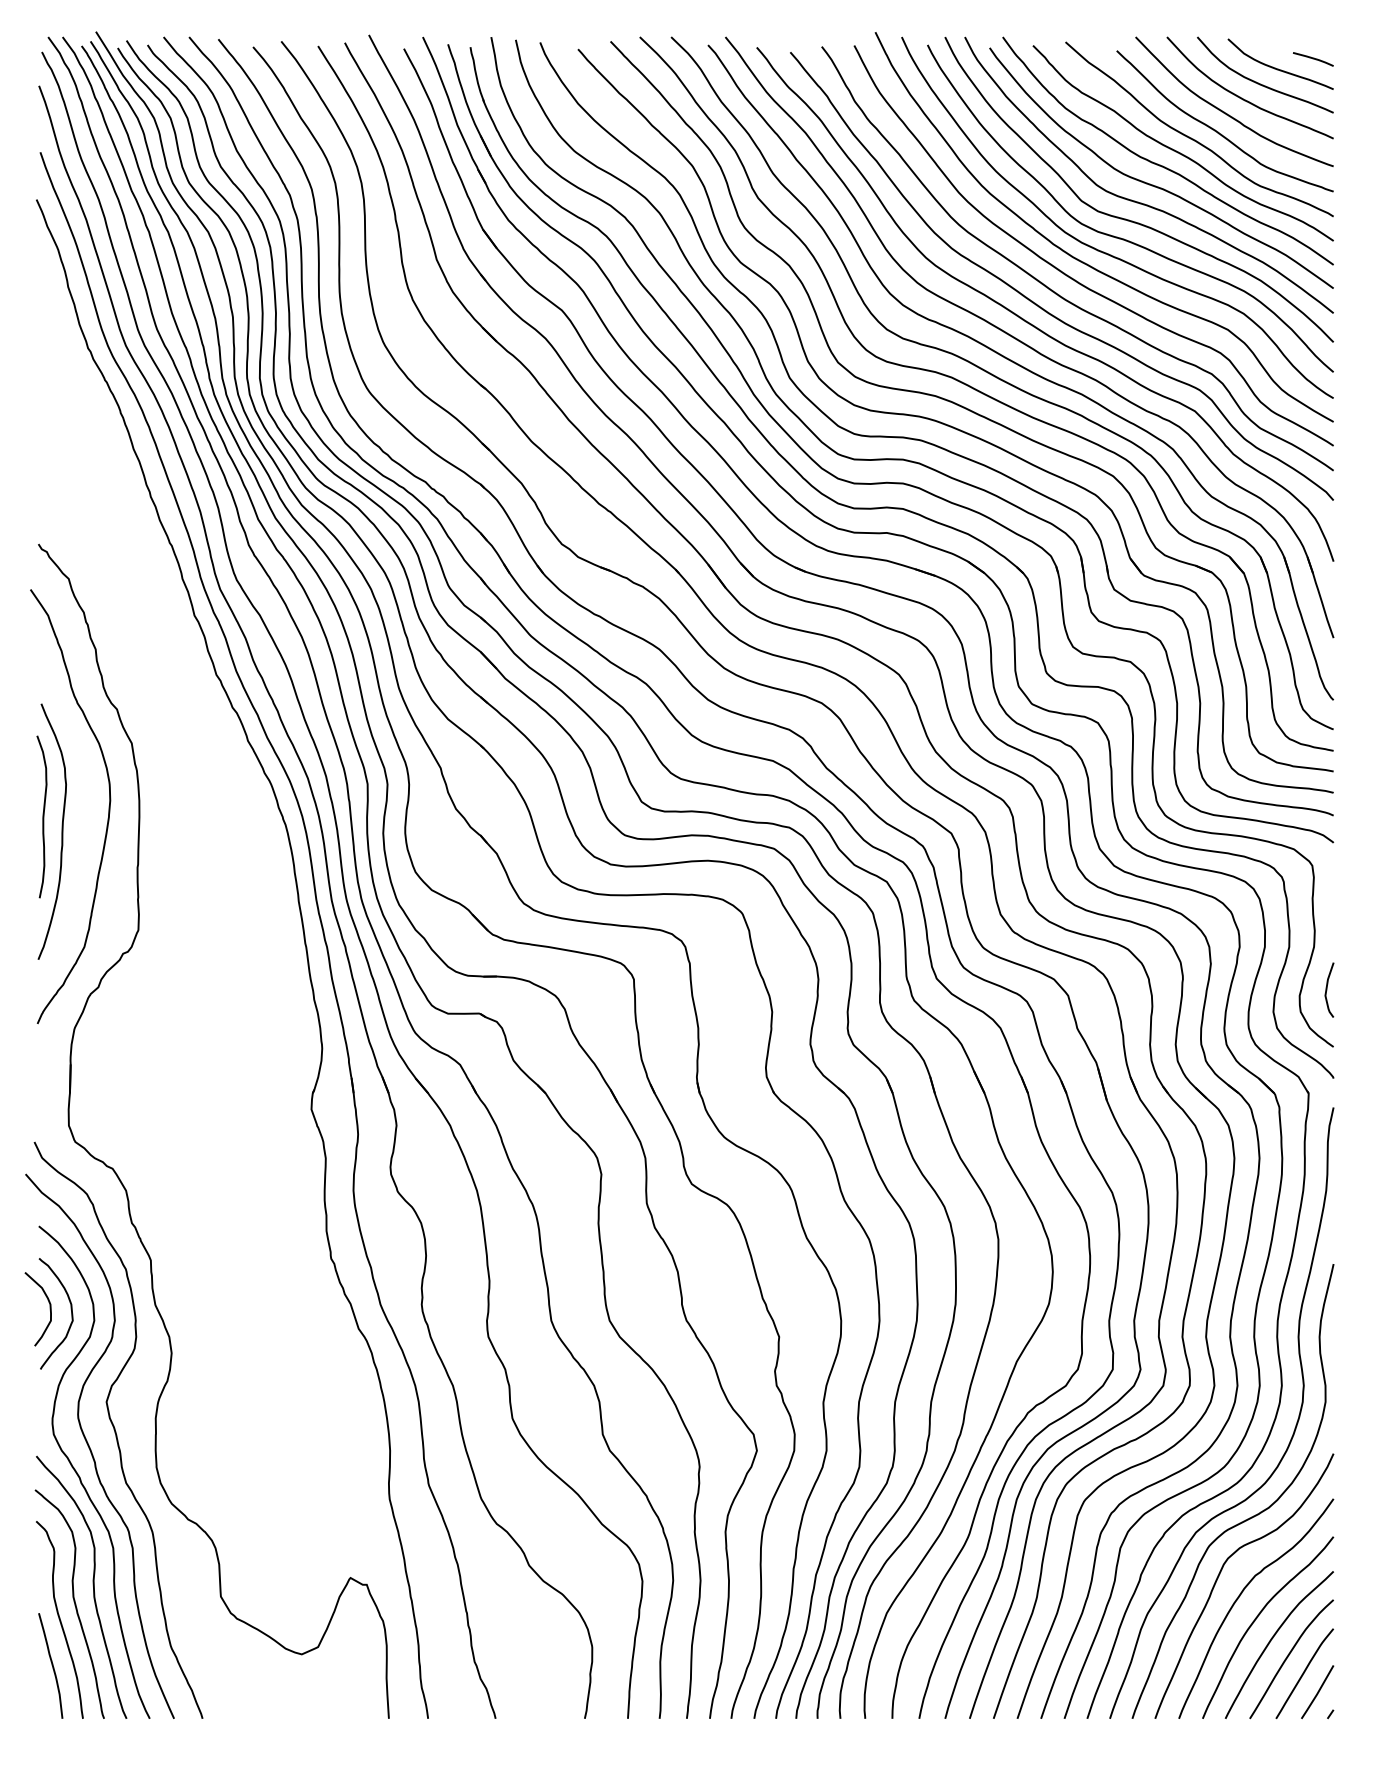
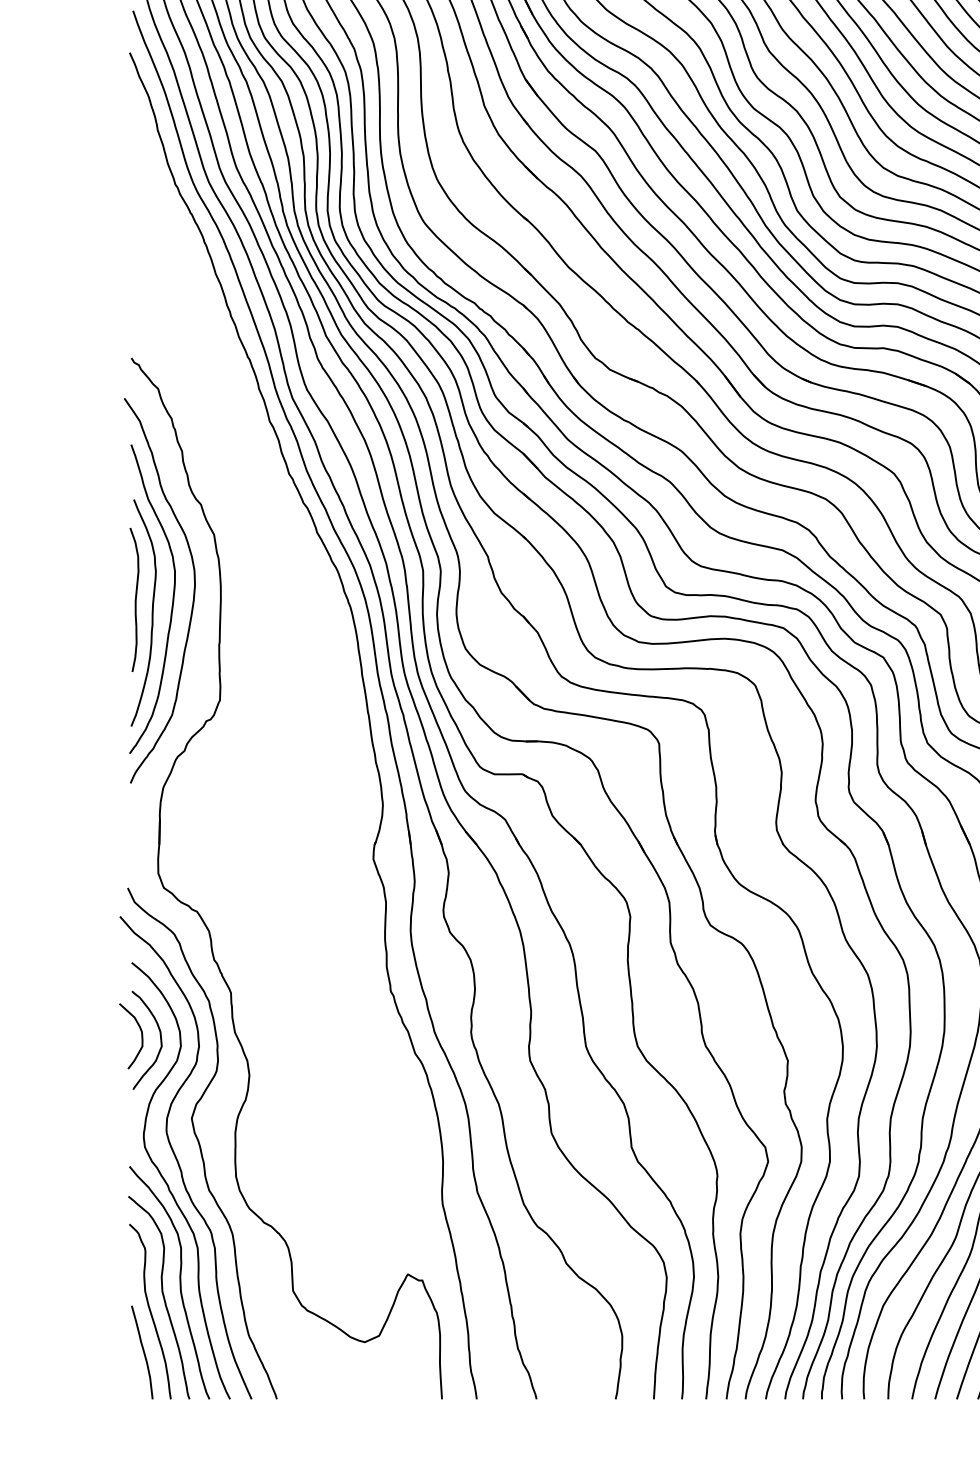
curve: (84, 817) -> (172, 600), added

